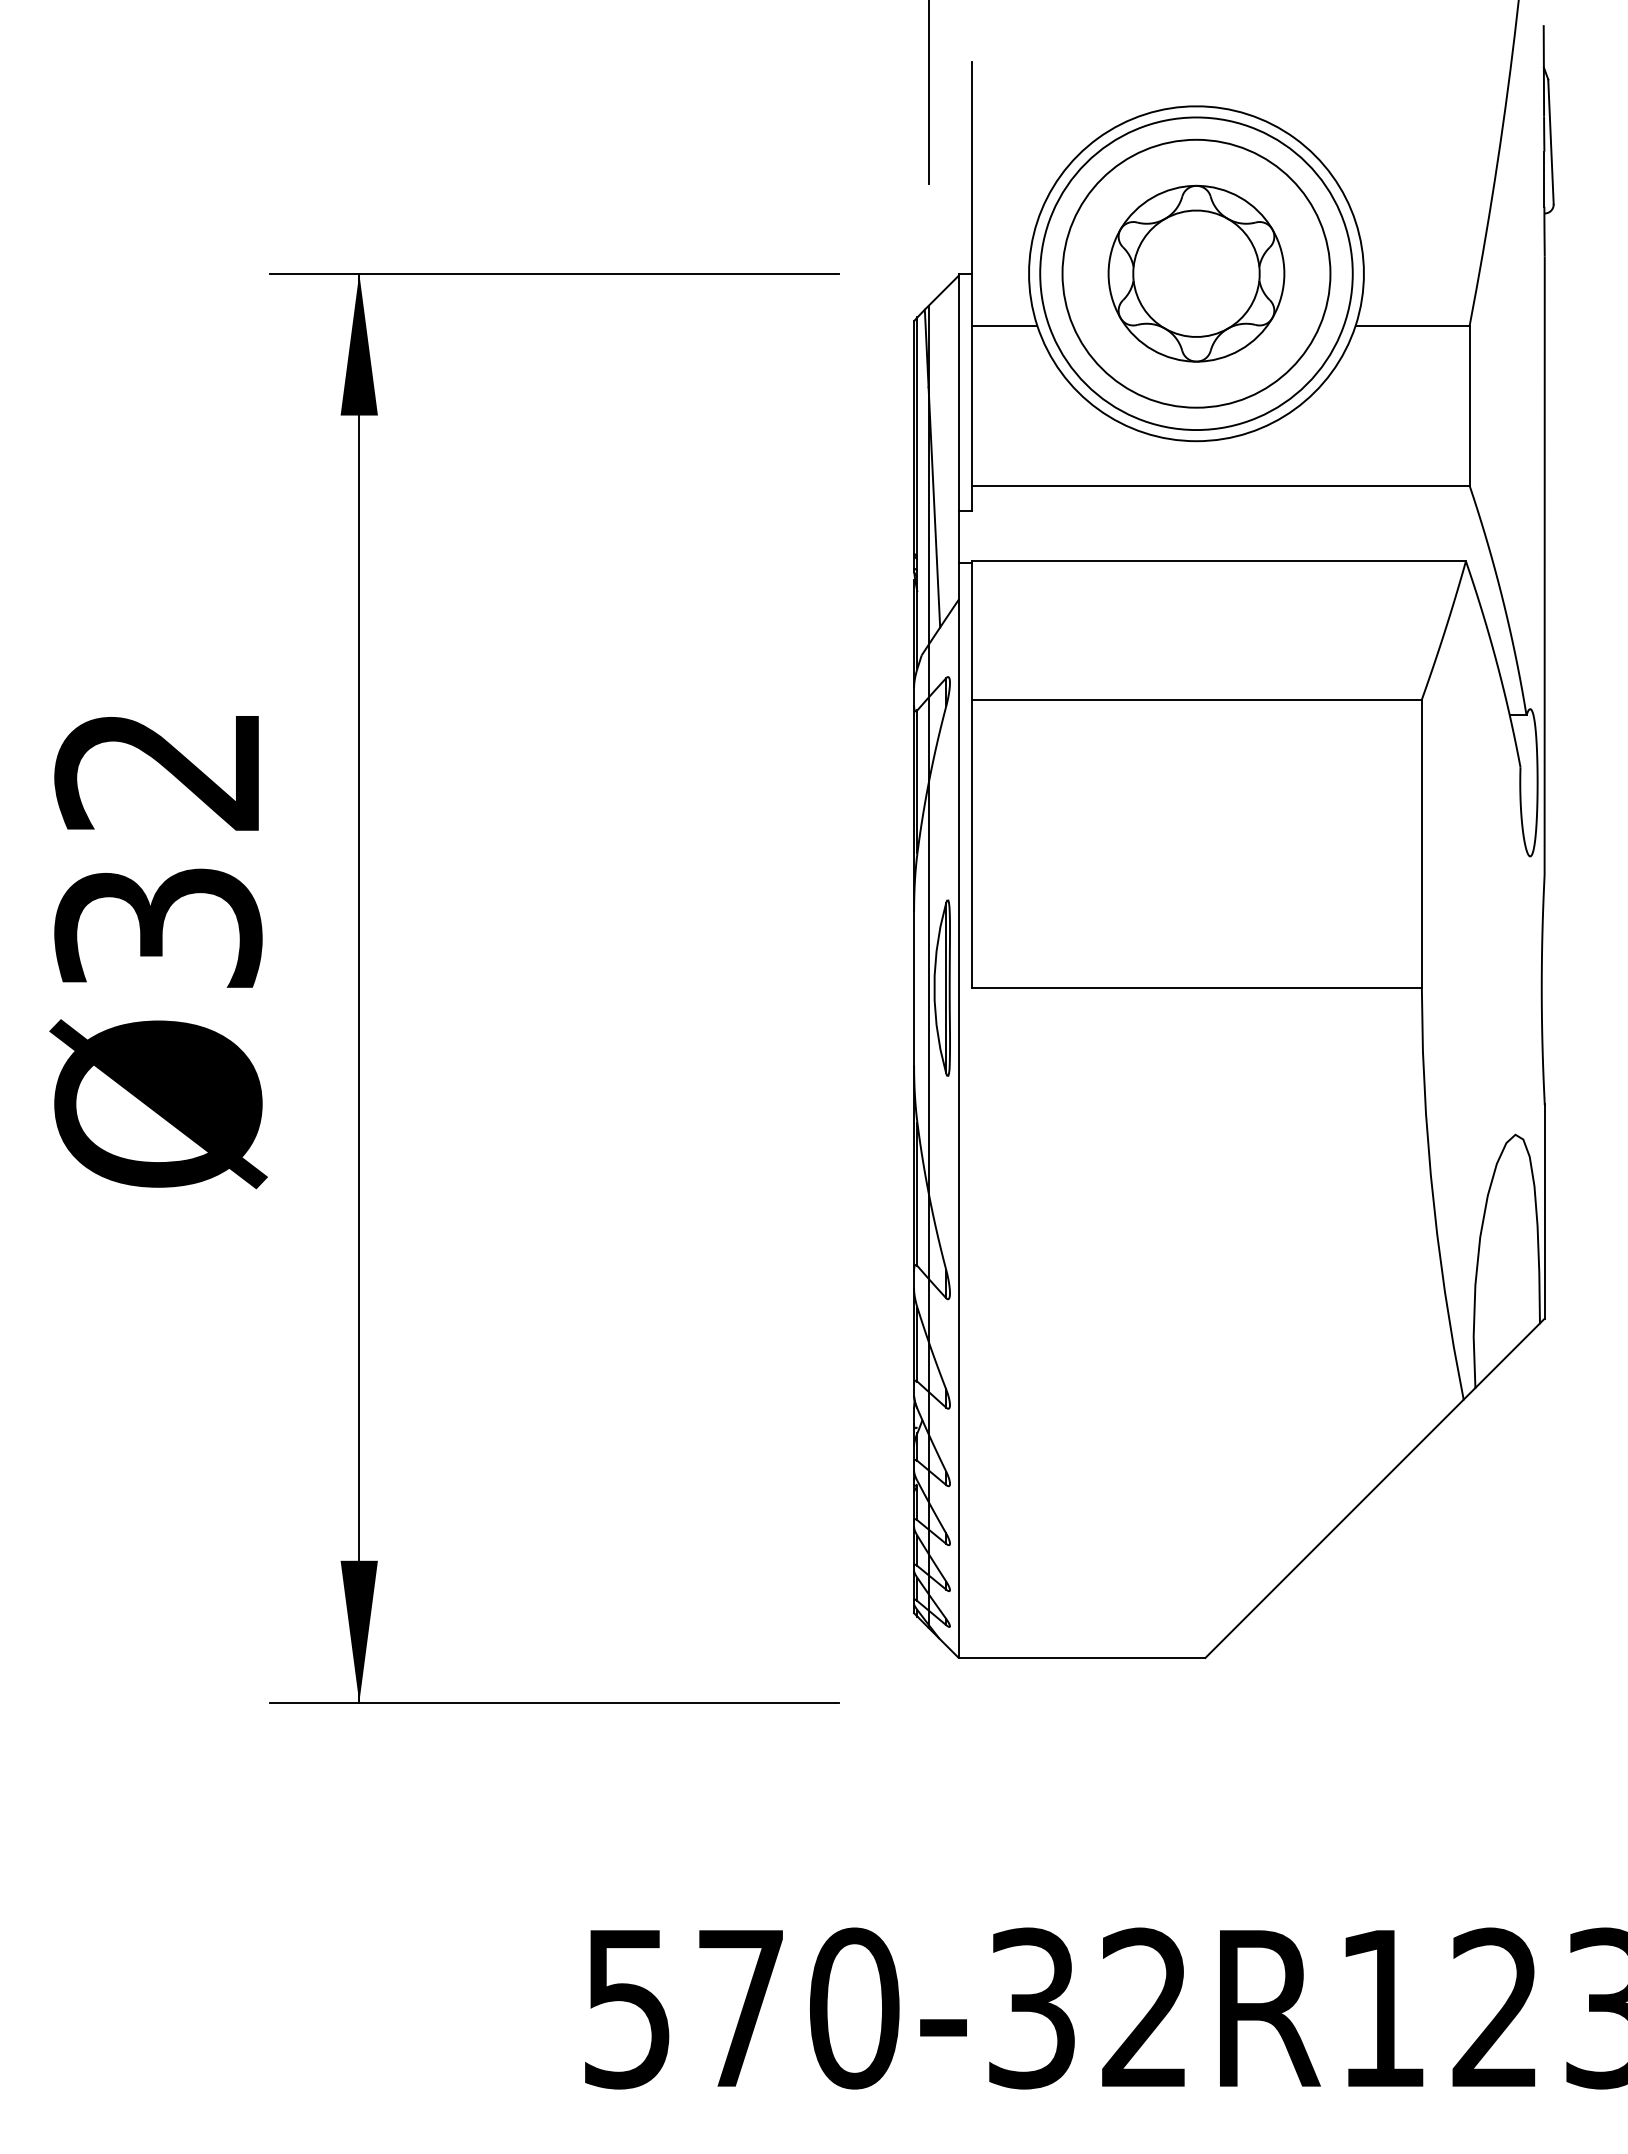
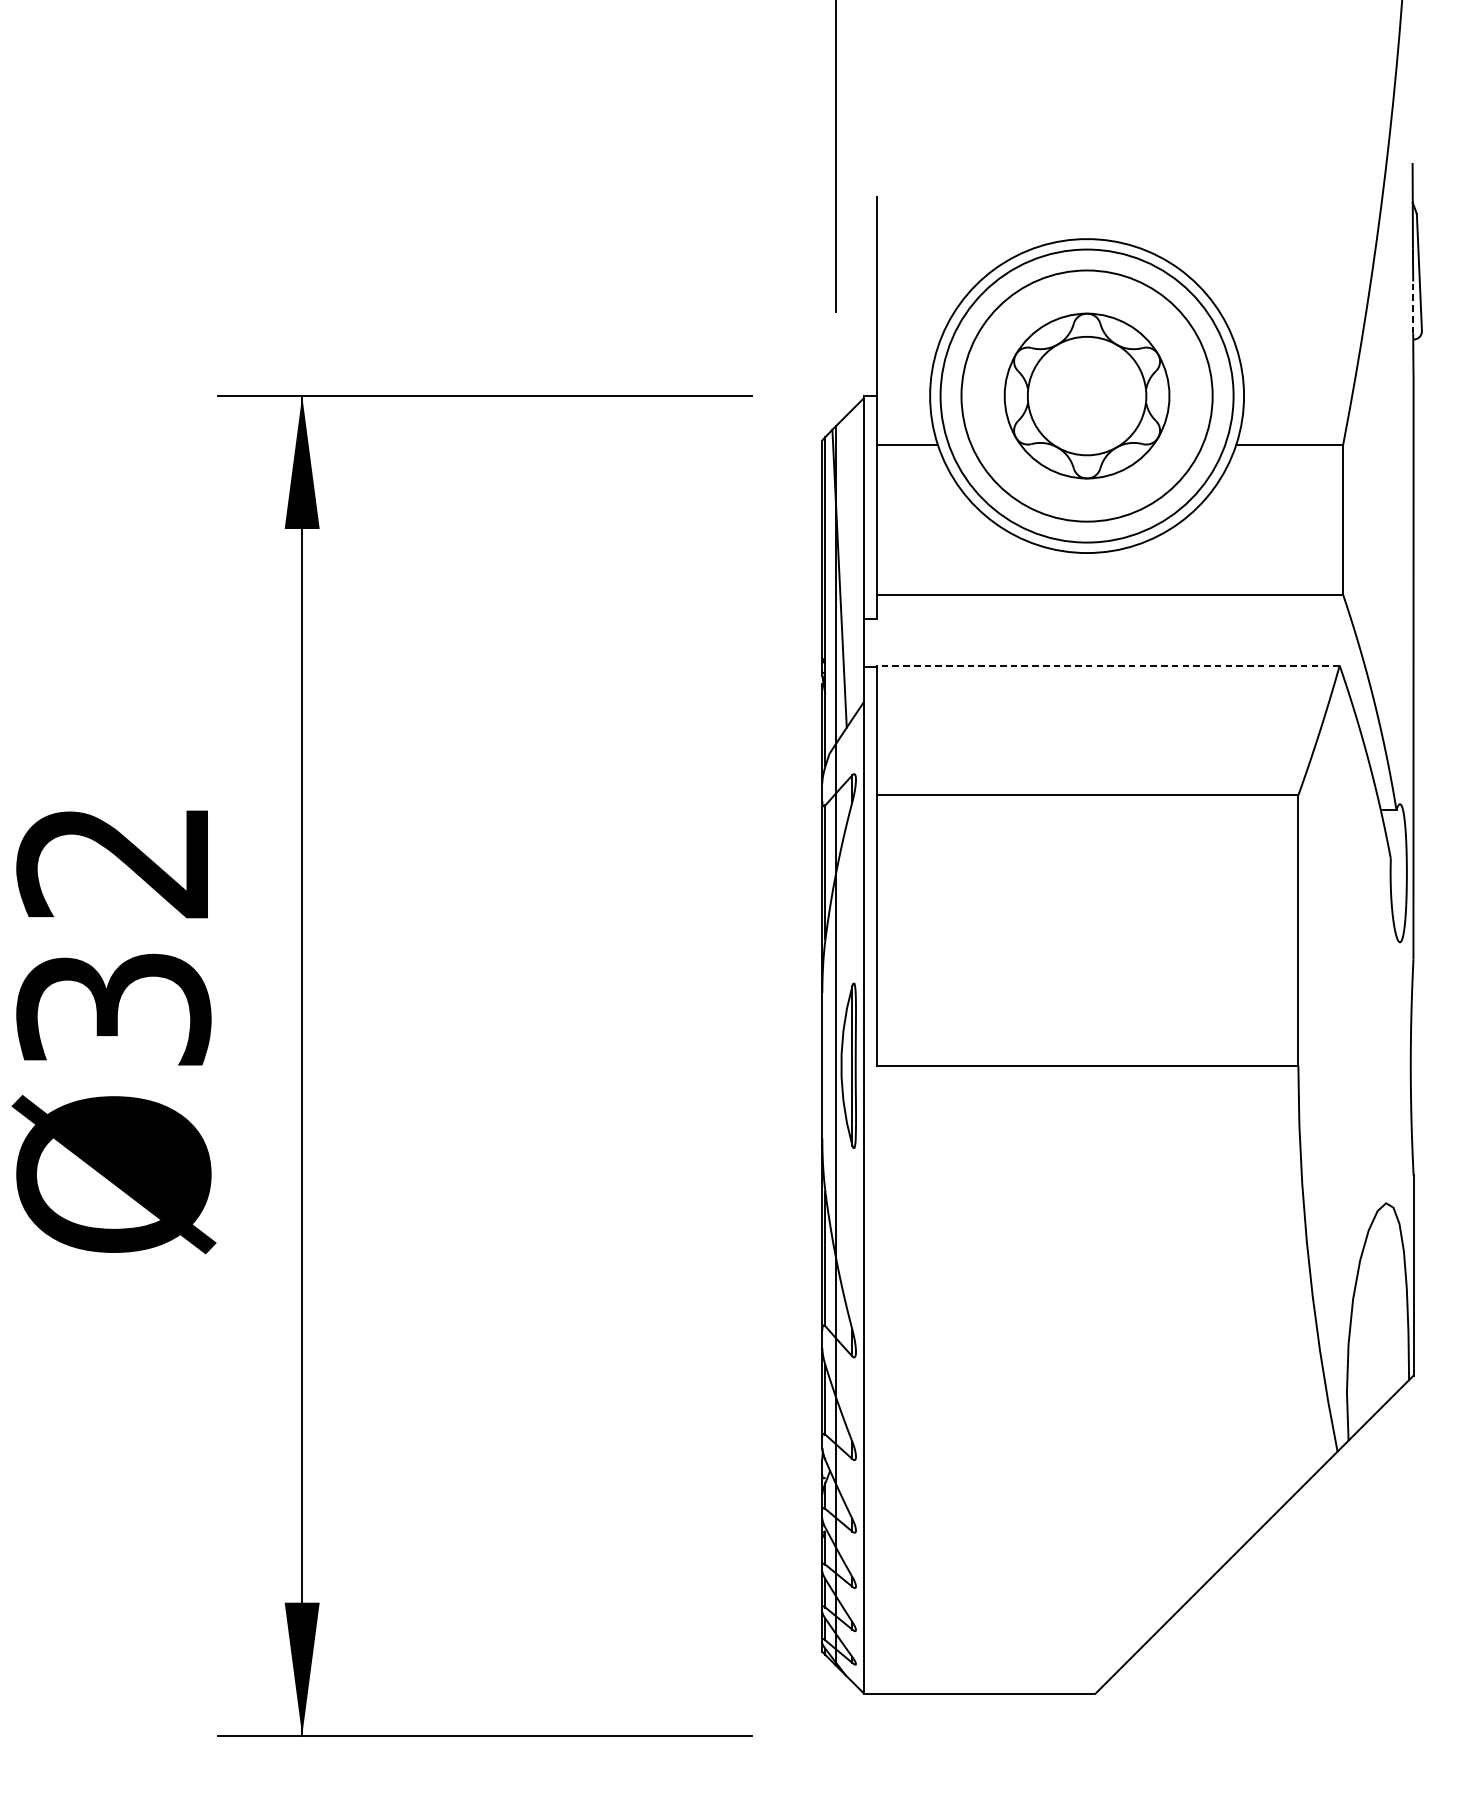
line: (1544, 179) -> (1413, 307), solid -> dashed
line: (1219, 561) -> (1108, 665), solid -> dashed

